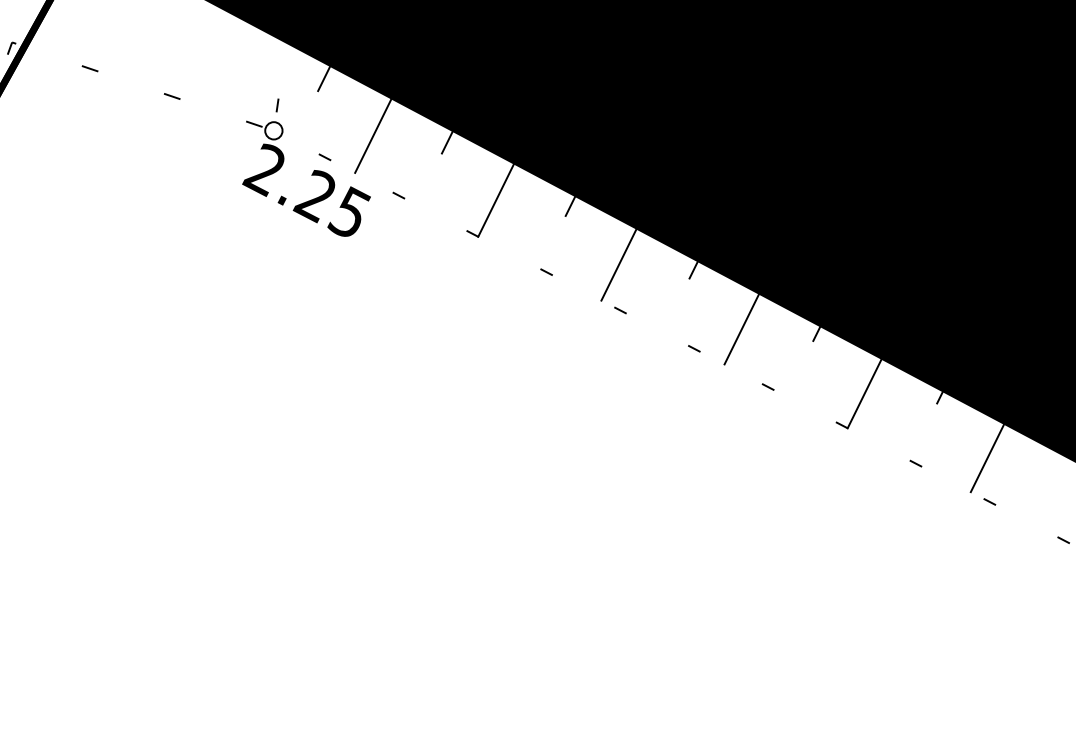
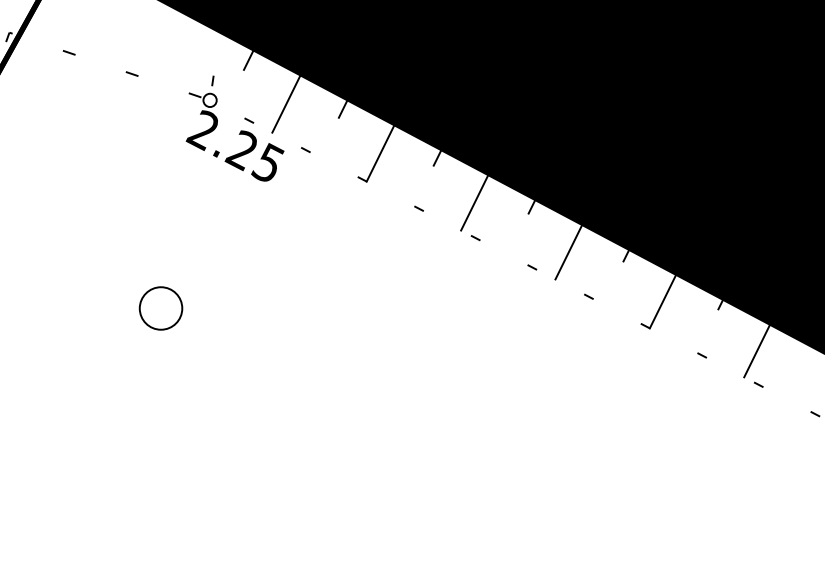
part: (209, 402) -> (160, 308), added

